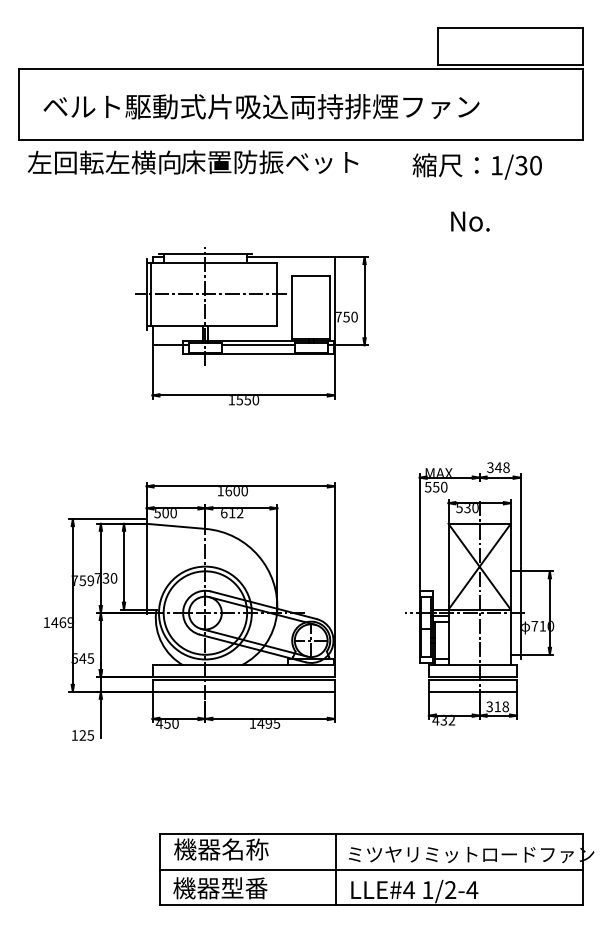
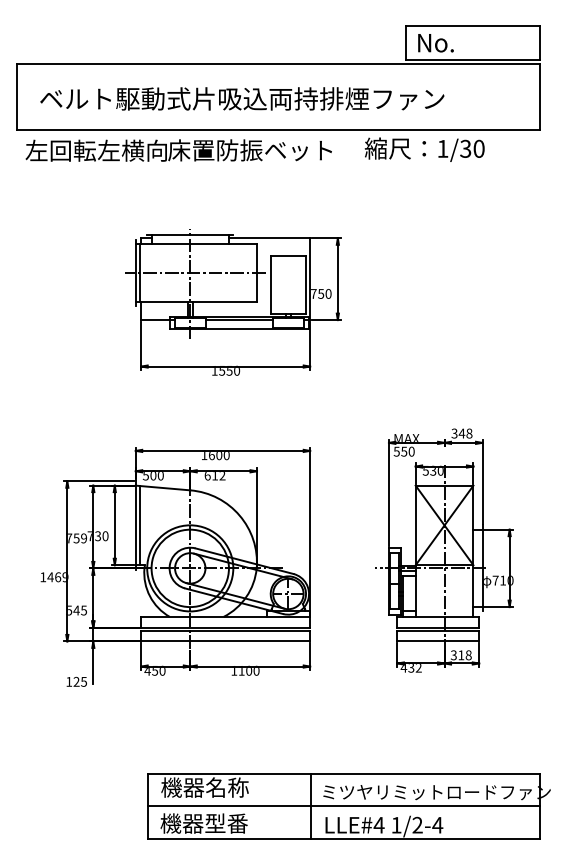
text: (476, 166) -> (424, 149), moved
text: (470, 221) -> (436, 43), moved
line: (151, 566) -> (140, 525), added
text: (268, 724) -> (248, 671), 1495 -> 1100

